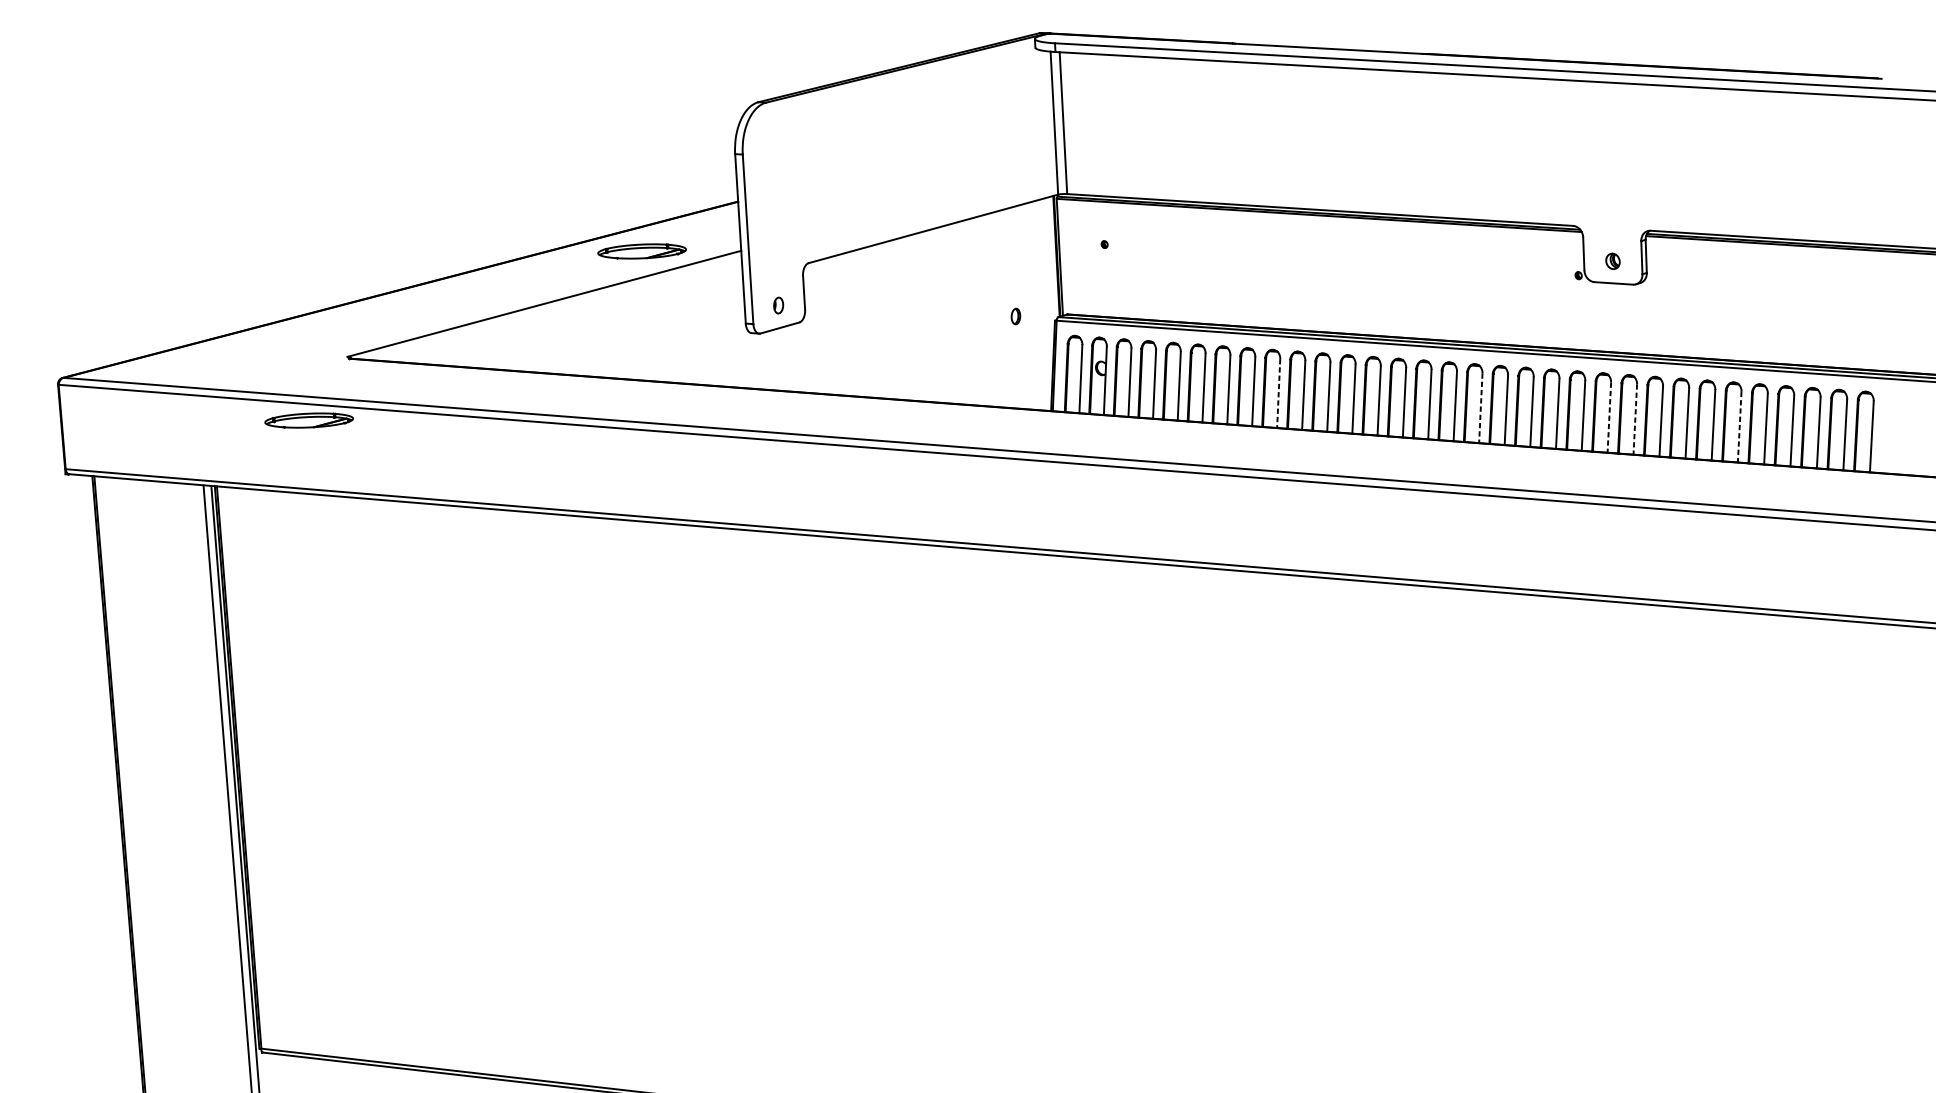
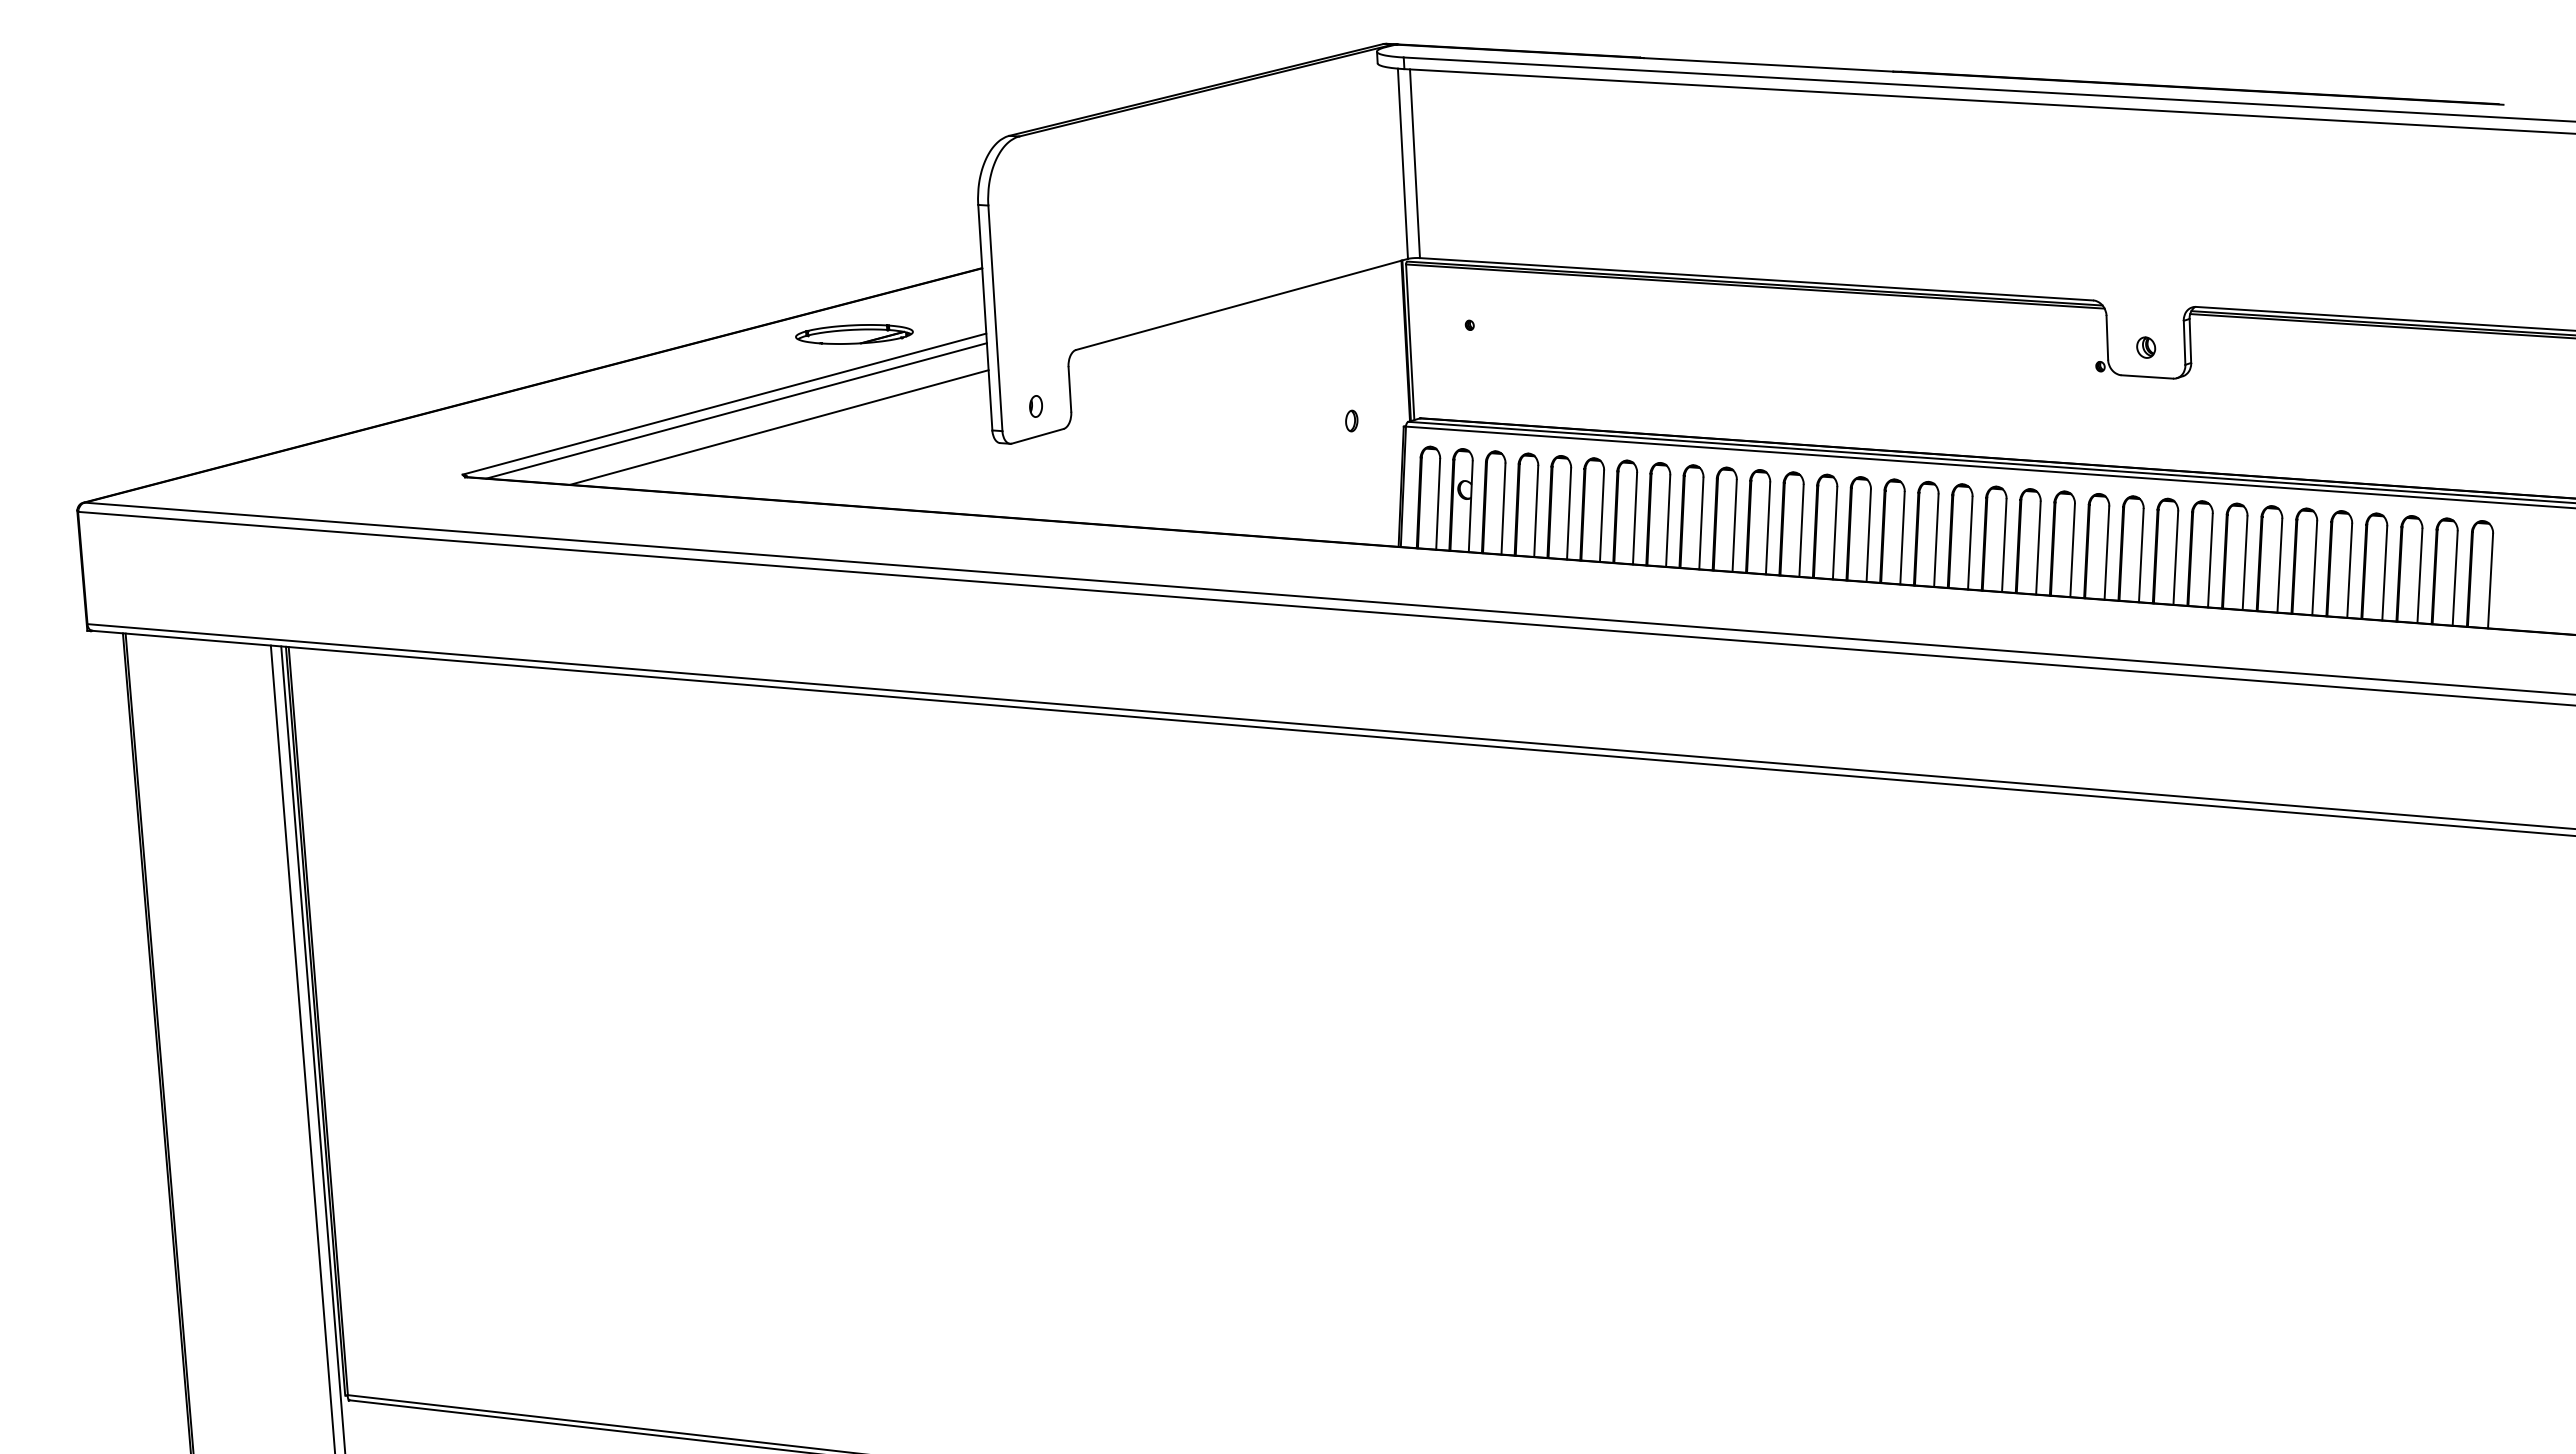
line: (553, 308) -> (736, 410), added
line: (585, 321) -> (779, 427), added
line: (1278, 393) -> (1701, 523), dashed -> solid
line: (1480, 408) -> (1970, 543), dashed -> solid
line: (1609, 417) -> (2141, 555), dashed -> solid
line: (1635, 419) -> (2175, 558), dashed -> solid
part: (309, 420) -> (411, 559), removed
line: (1739, 427) -> (2314, 568), dashed -> solid

